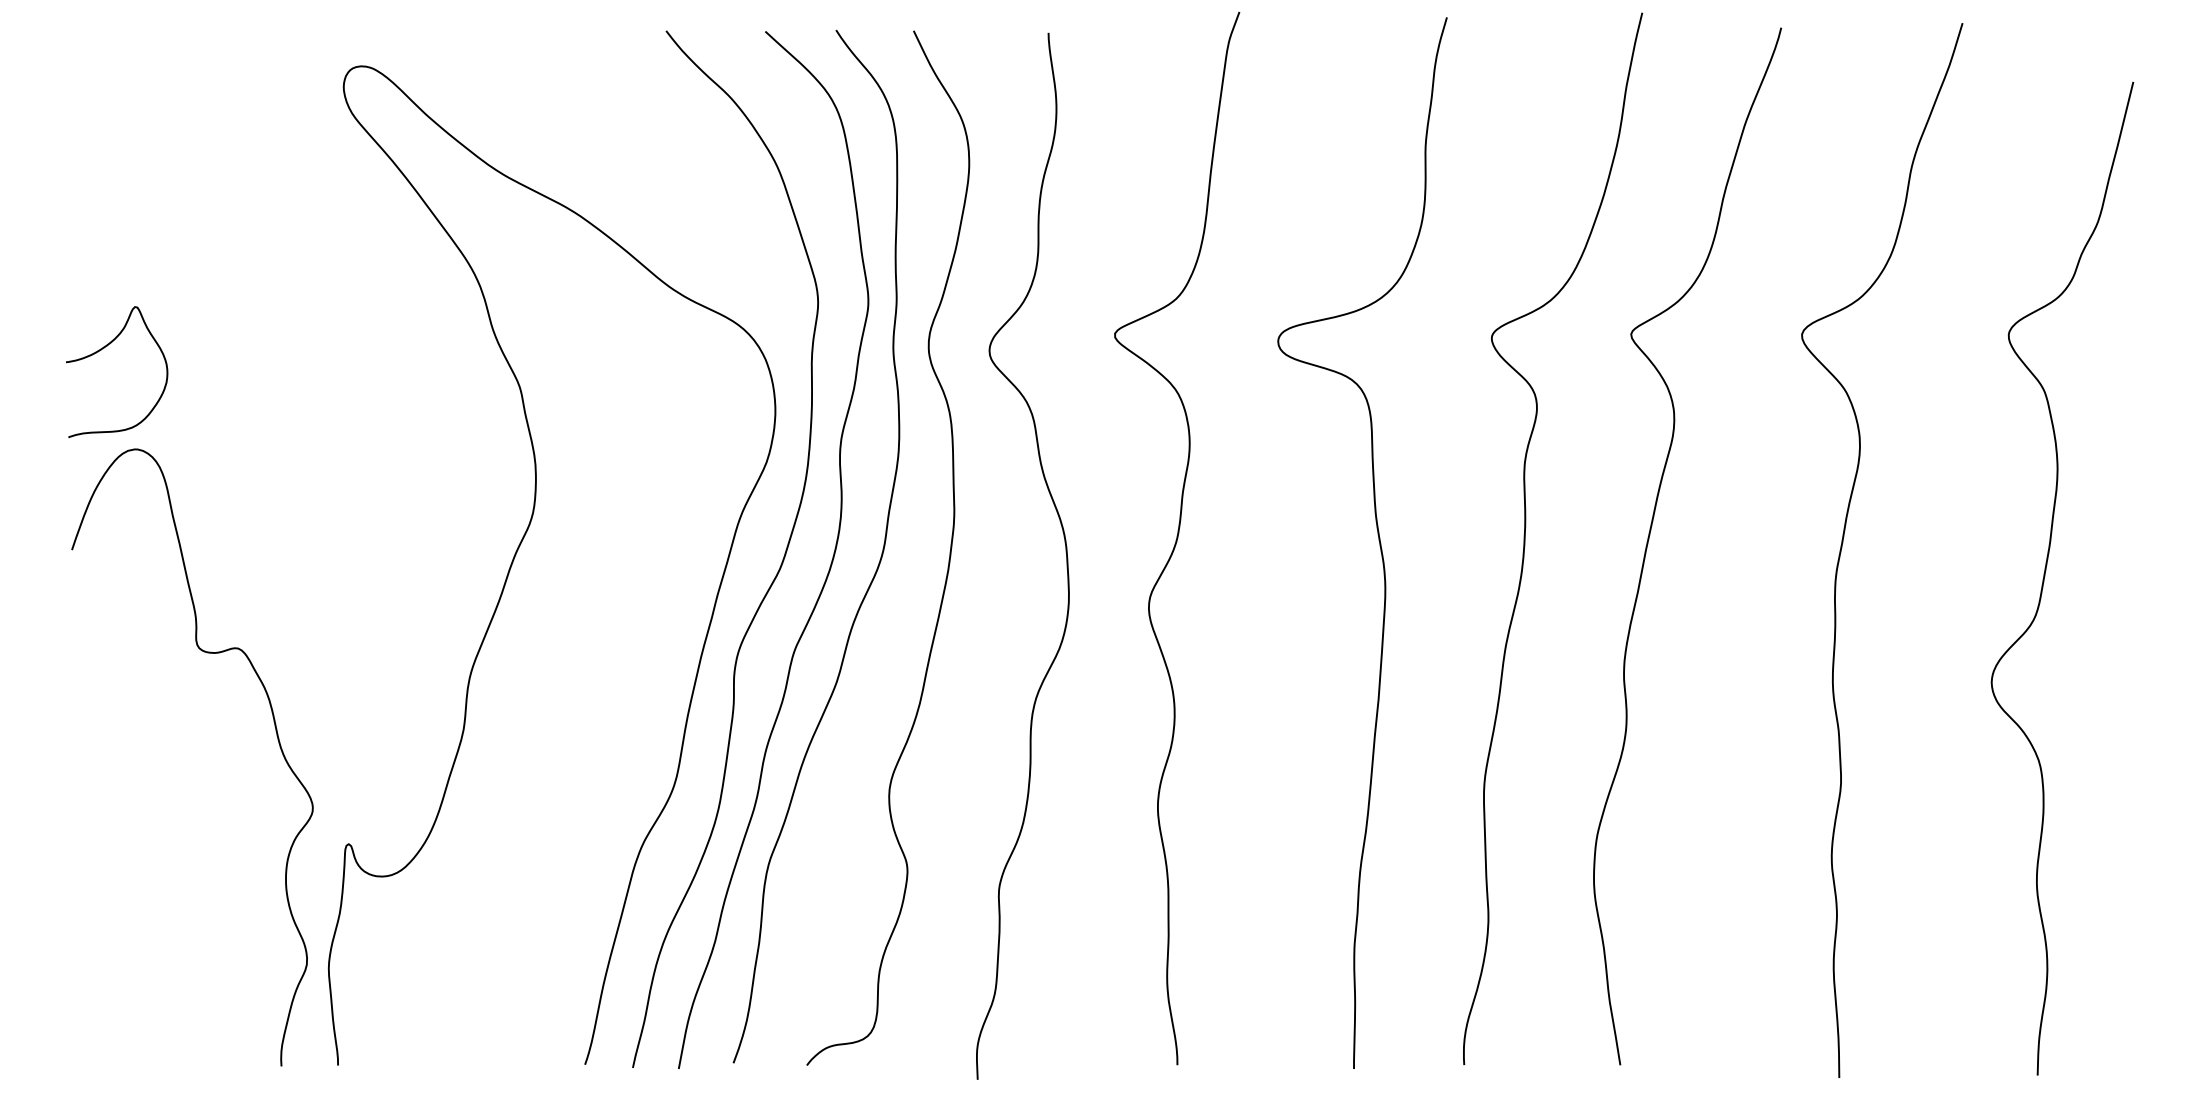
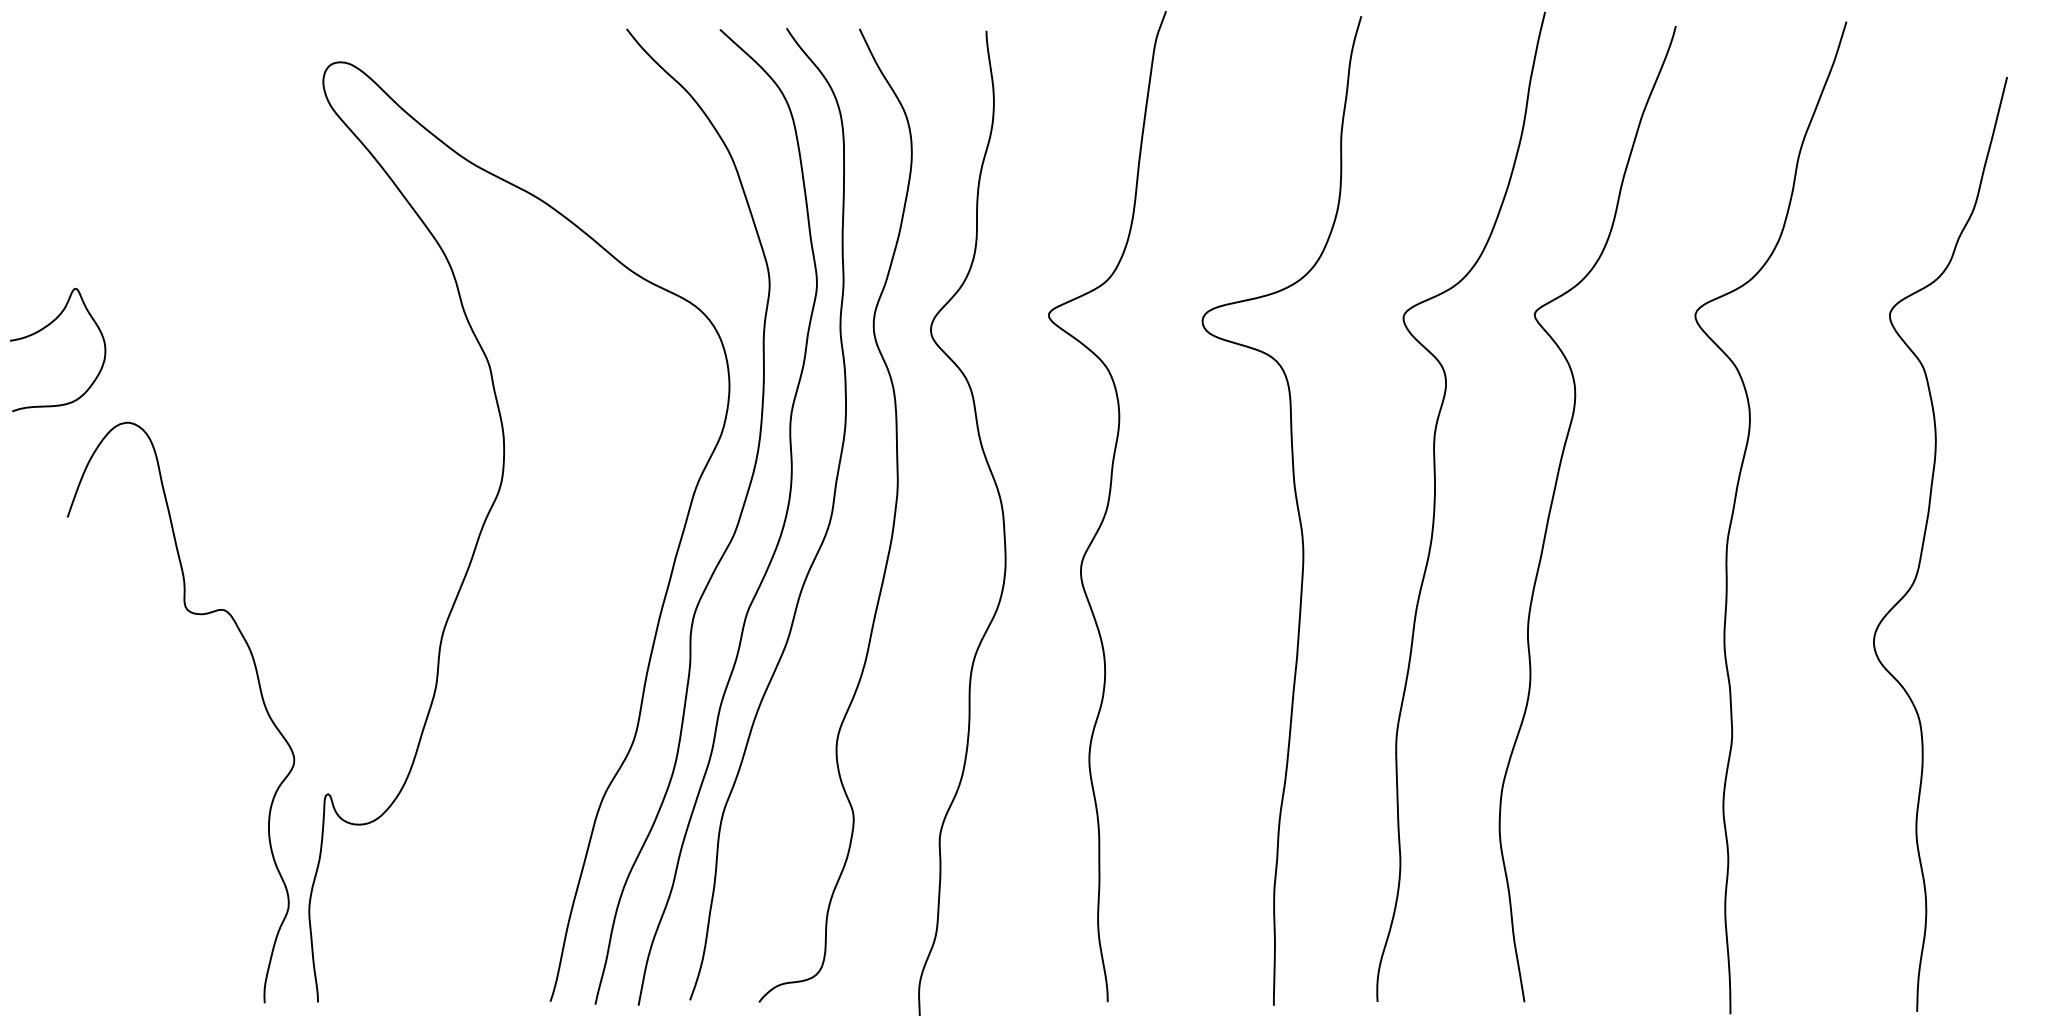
curve: (103, 349) -> (45, 328), moved

